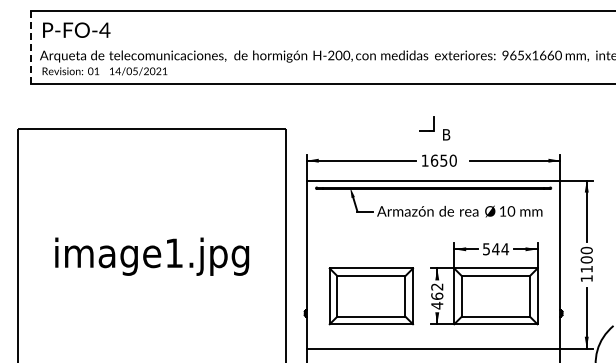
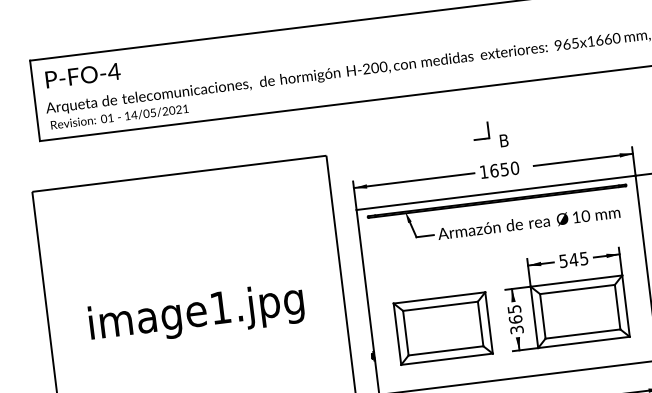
line: (30, 47) -> (34, 100), dashed -> solid
text: (505, 249) -> (584, 258), 544 -> 545
text: (437, 296) -> (516, 319), 462 -> 365

